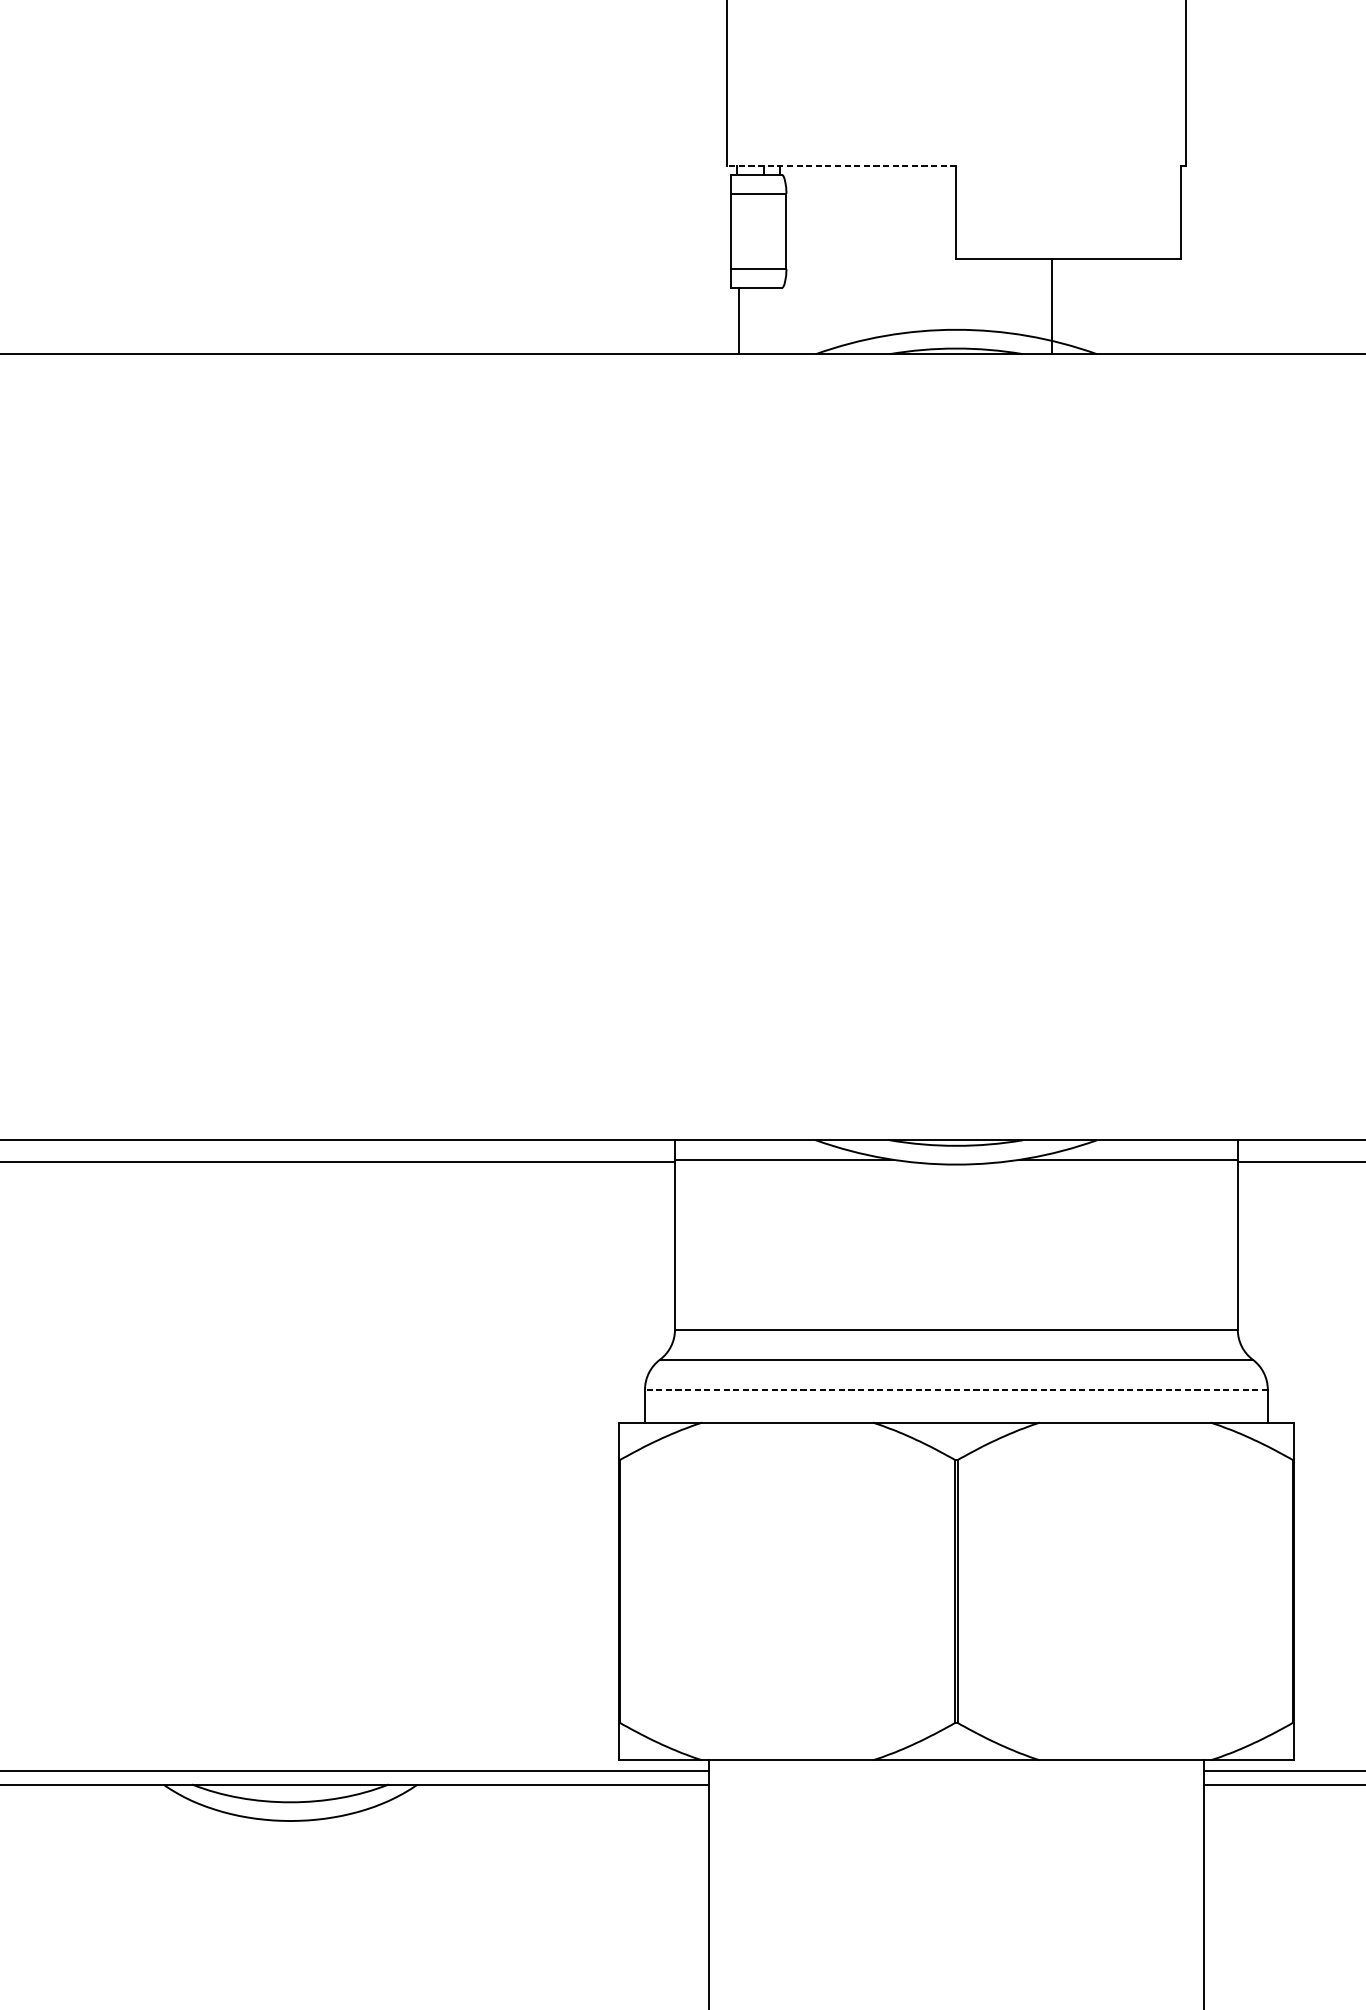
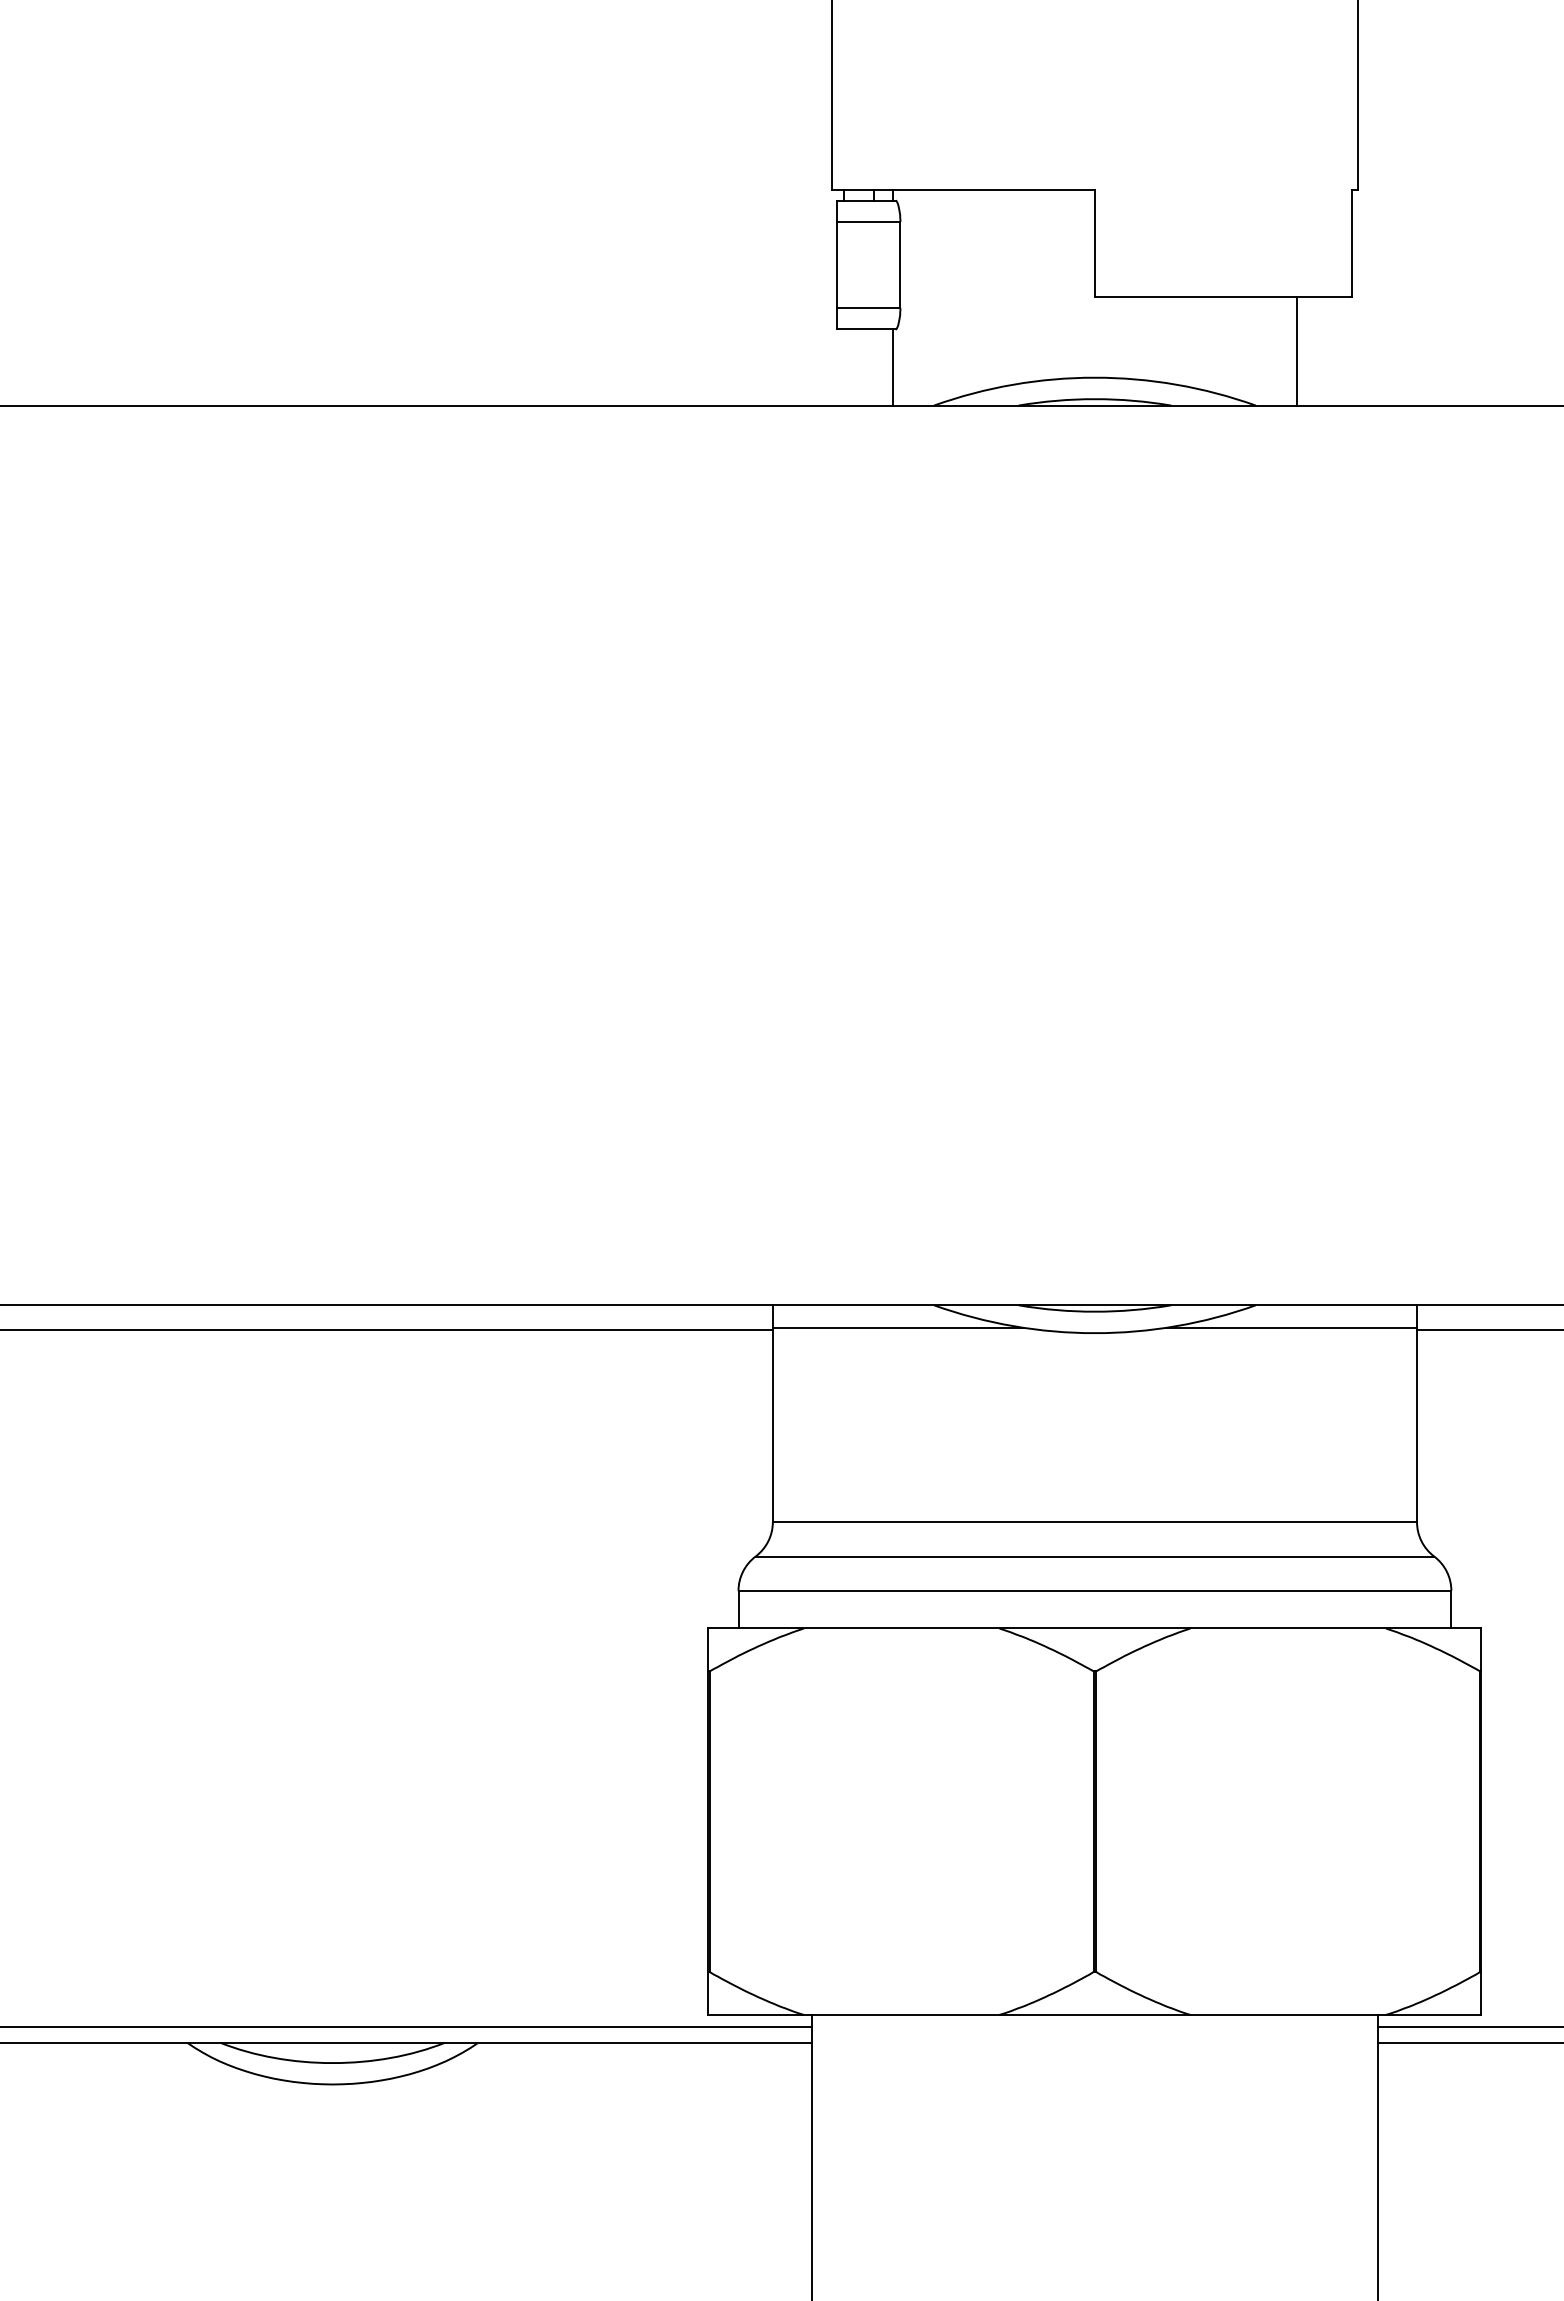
line: (841, 165) -> (963, 189), dashed -> solid
line: (1051, 306) -> (1296, 351), moved
line: (739, 320) -> (893, 367), moved
line: (956, 1389) -> (1094, 1590), dashed -> solid

